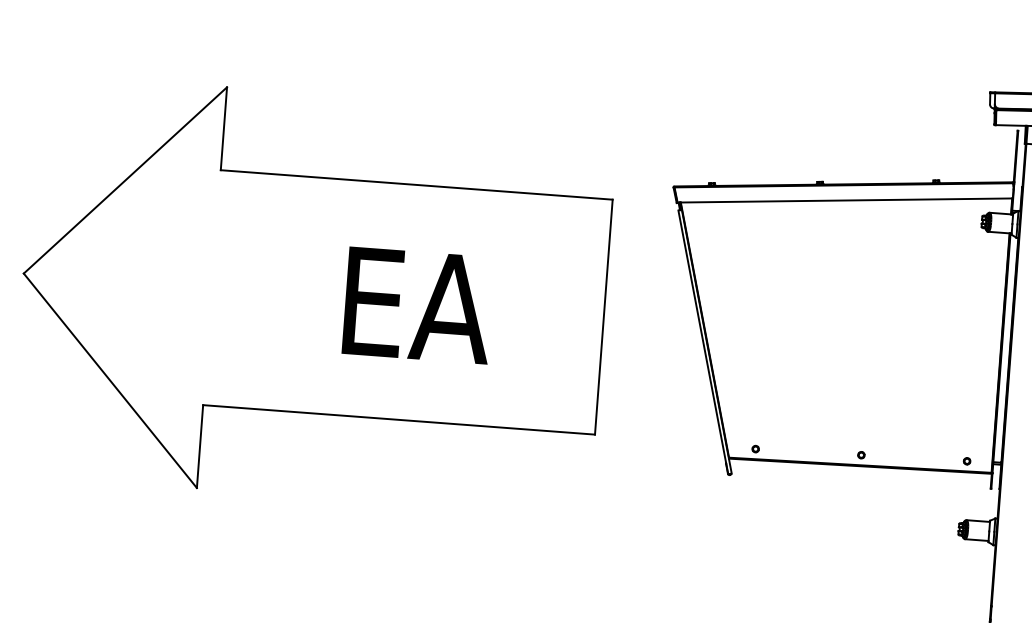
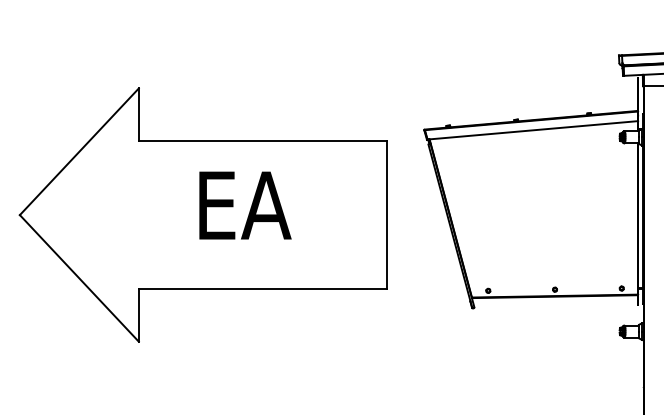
text: (418, 305) -> (245, 205), moved

